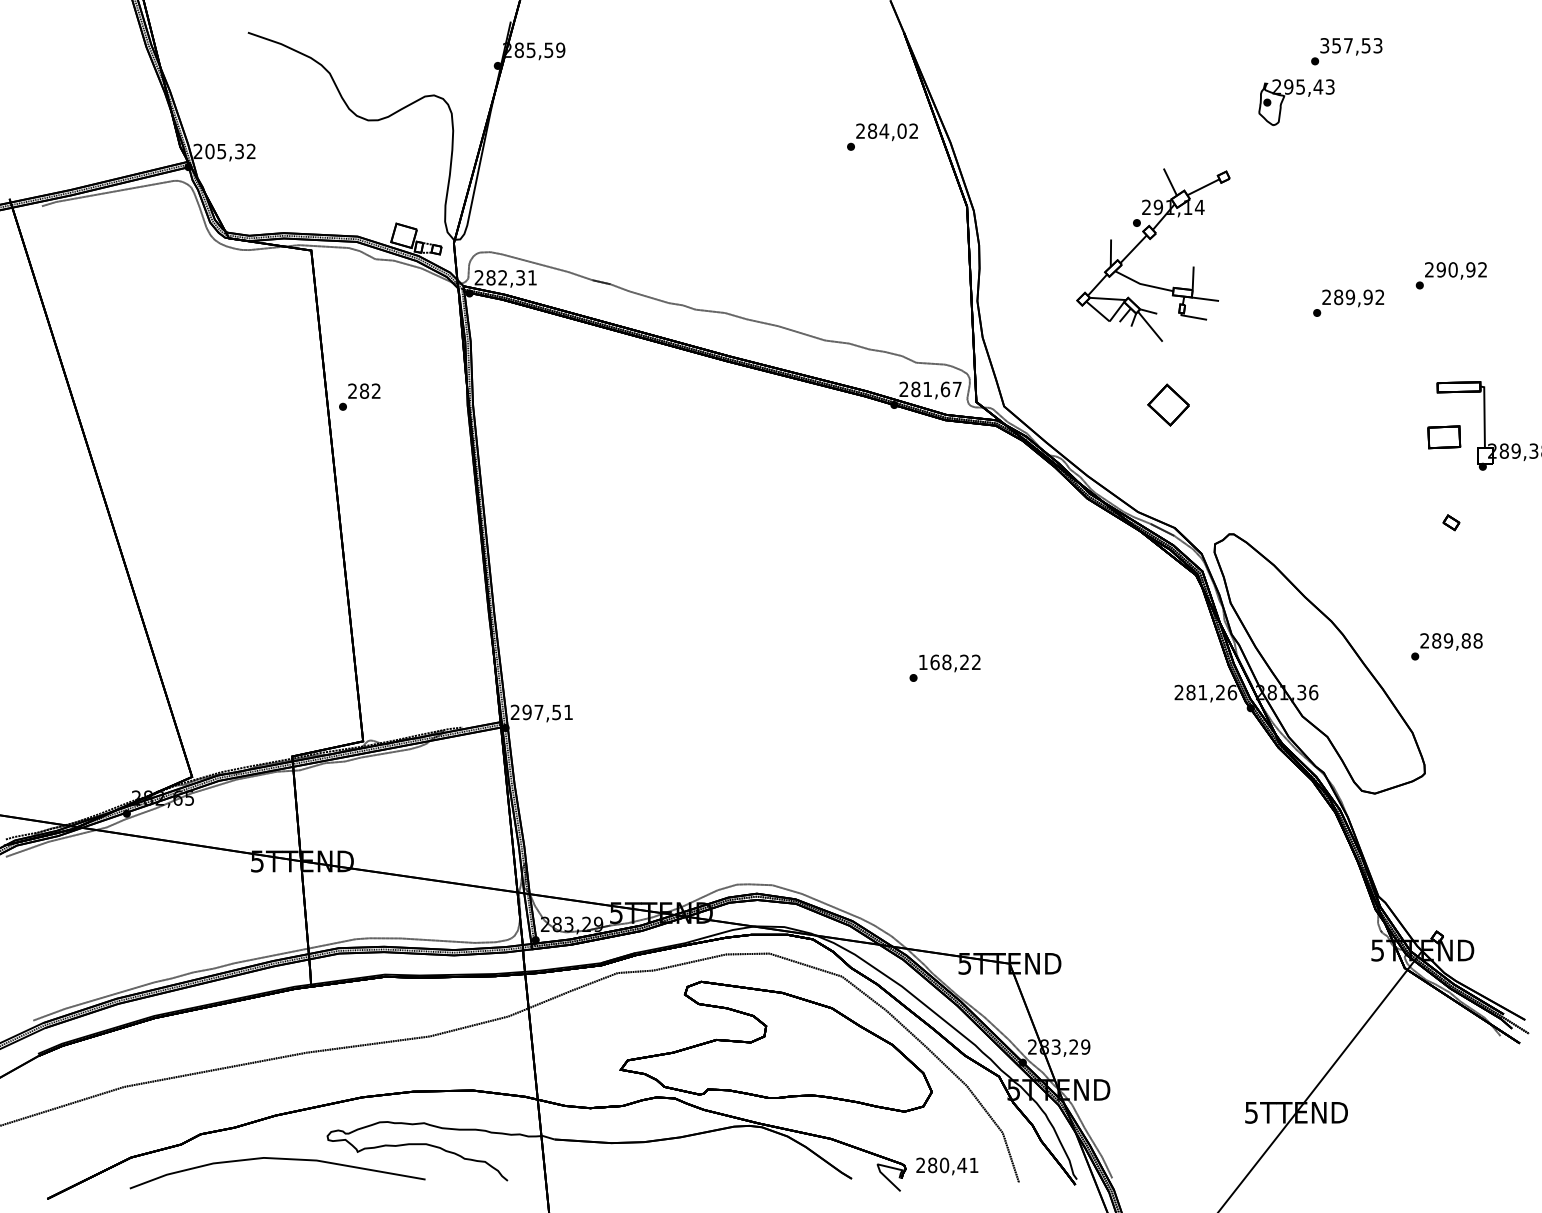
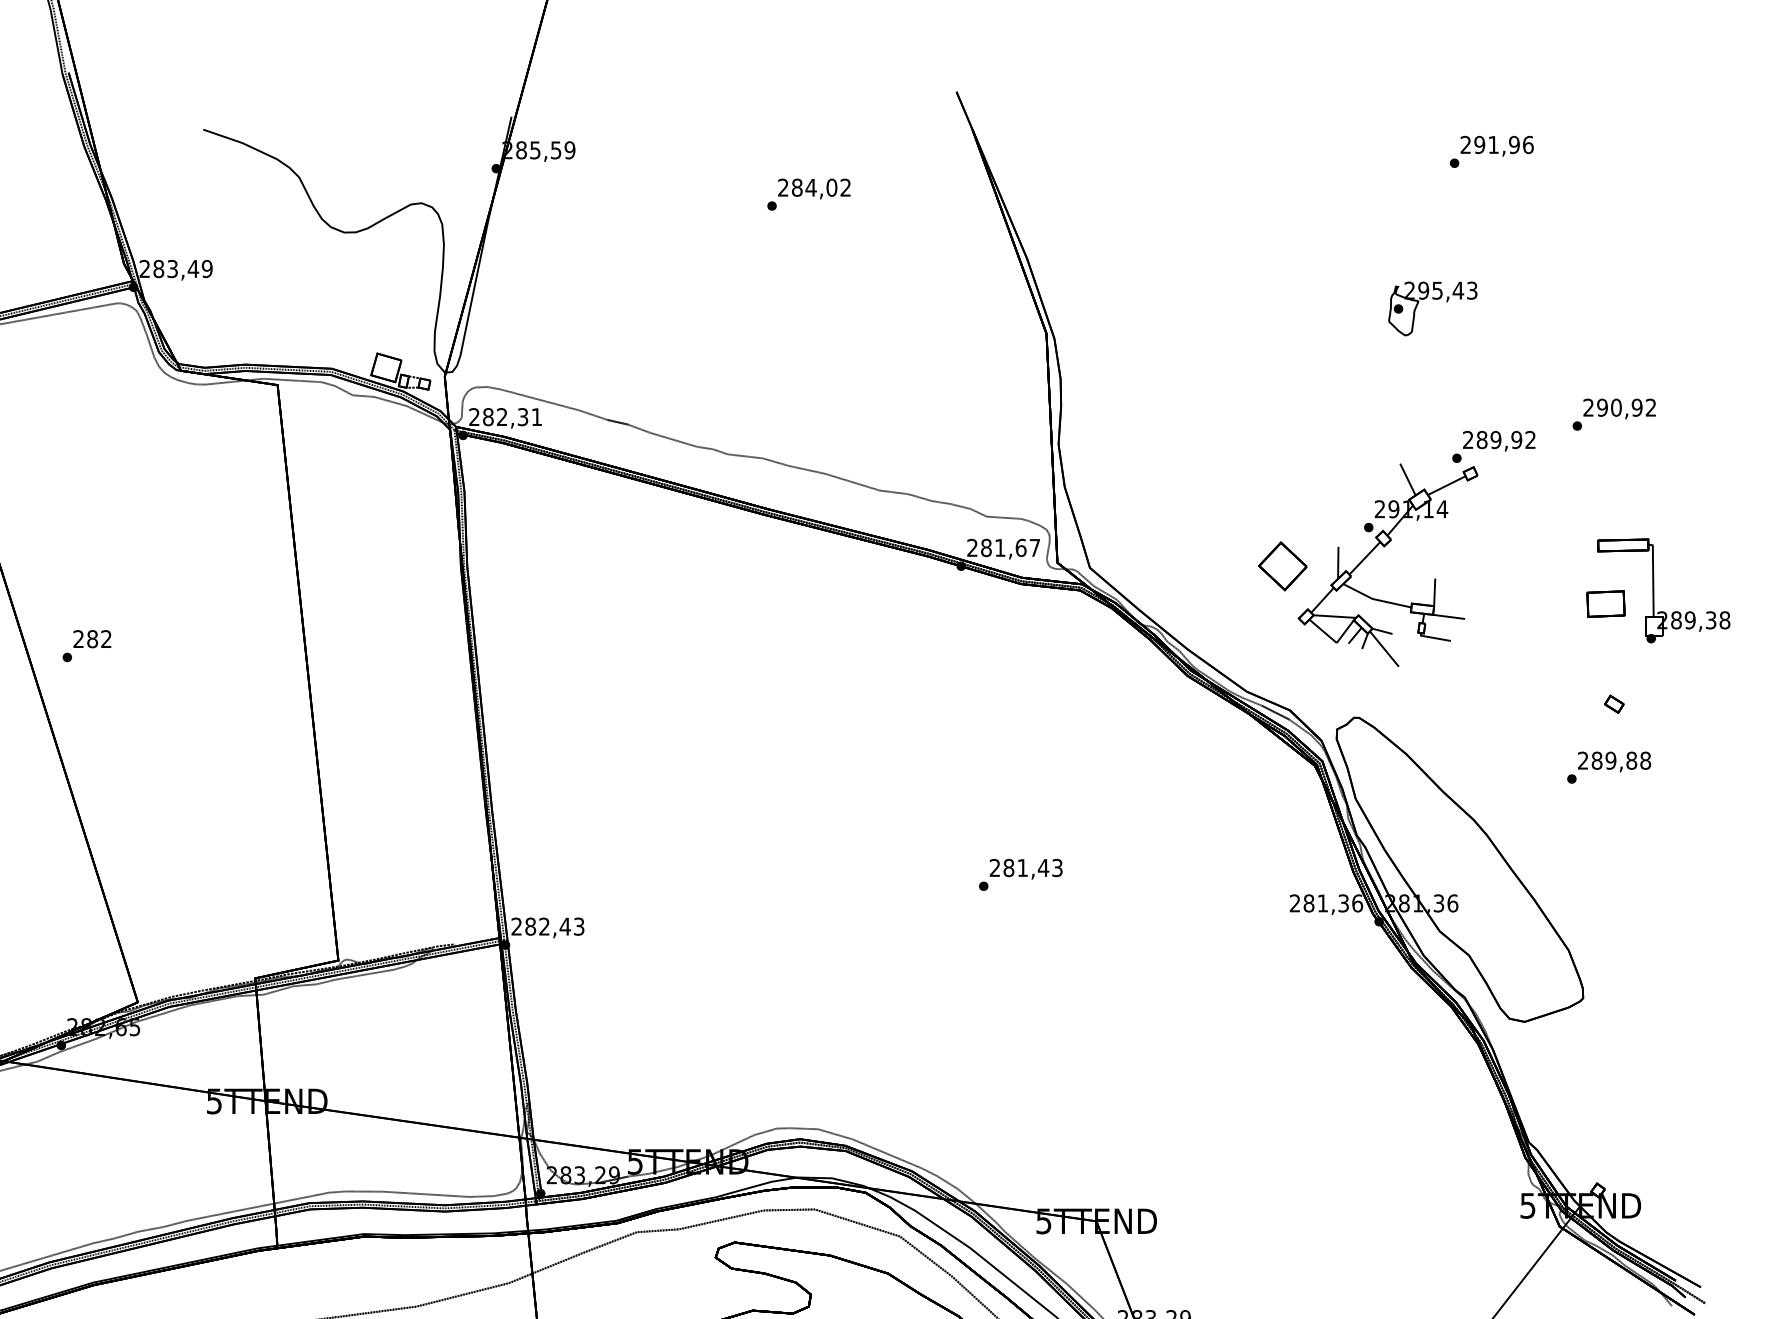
text: (1351, 45) -> (1497, 144), 357,53 -> 291,96
part: (1296, 94) -> (1432, 299), moved
text: (882, 136) -> (808, 193), moved
text: (230, 151) -> (182, 268), 205,32 -> 283,49
part: (1151, 239) -> (1385, 546), moved
text: (359, 396) -> (86, 645), moved
text: (1446, 646) -> (1608, 767), moved
text: (949, 662) -> (1025, 868), 168,22 -> 281,43
text: (1220, 692) -> (1343, 903), 281,26 -> 281,36
text: (547, 712) -> (554, 926), 297,51 -> 282,43

